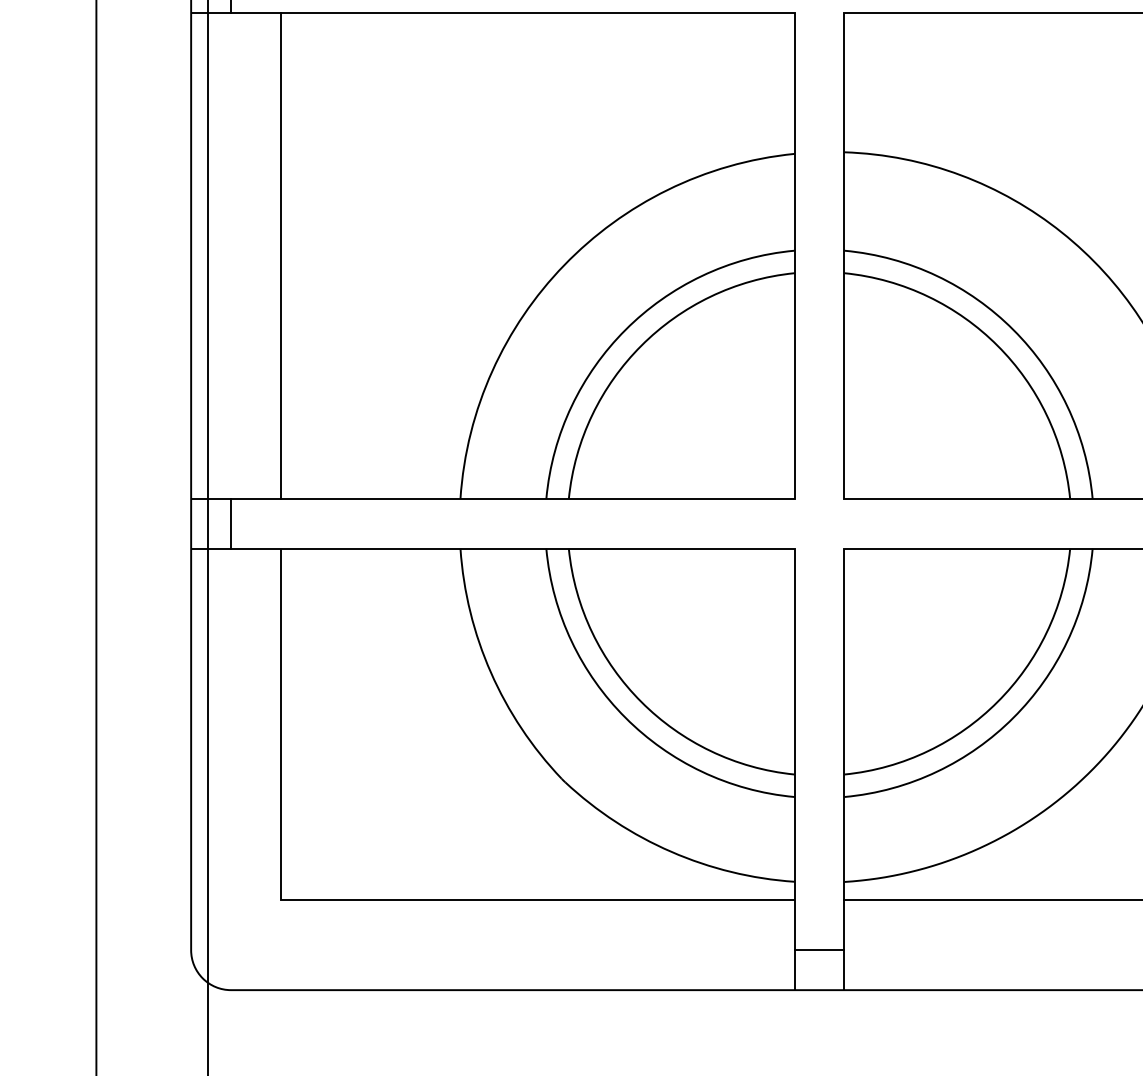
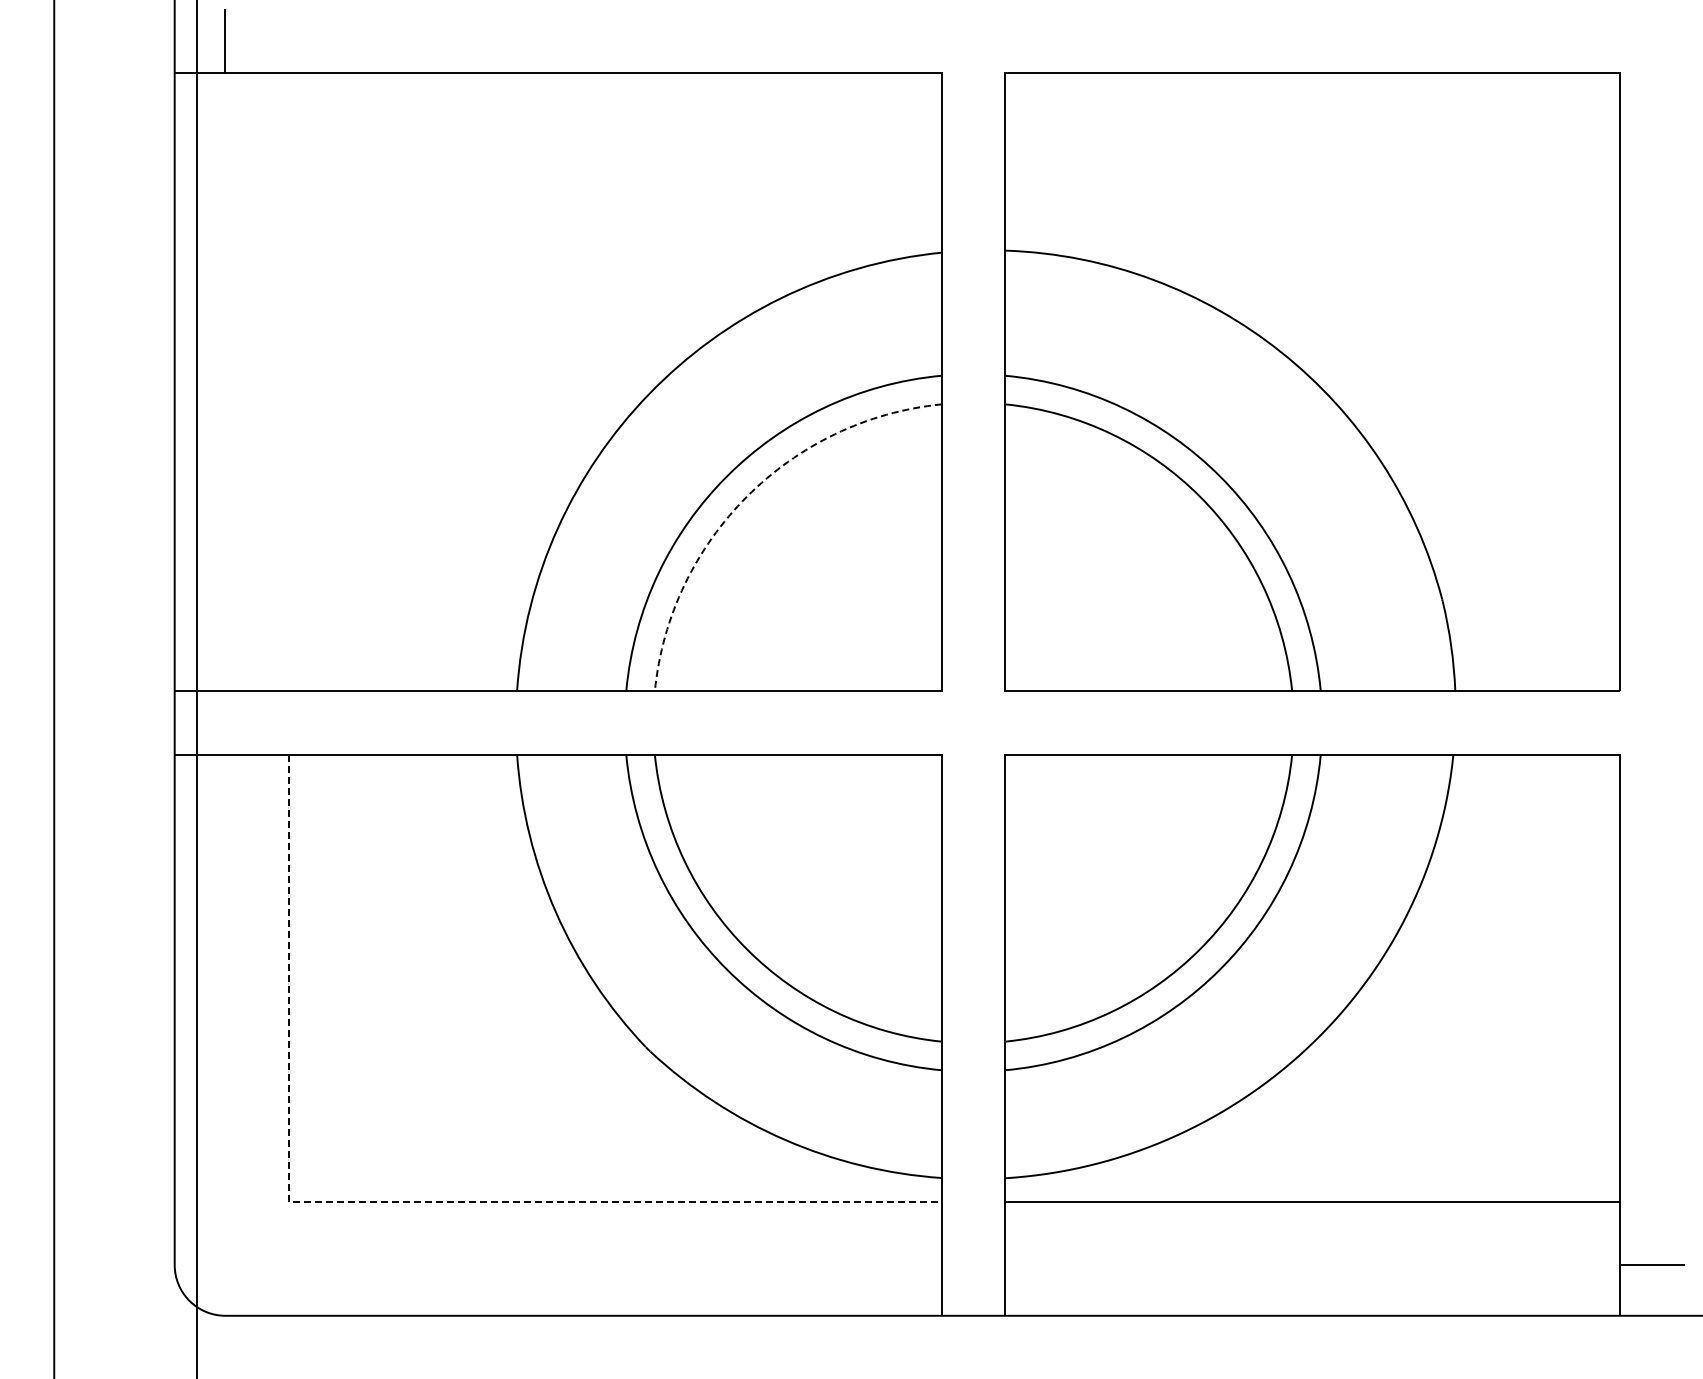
line: (280, 256) -> (288, 382), removed
arc: (641, 345) -> (747, 496), solid -> dashed
line: (231, 523) -> (225, 722), removed
line: (361, 900) -> (391, 1201), solid -> dashed
line: (819, 950) -> (973, 1265), removed

